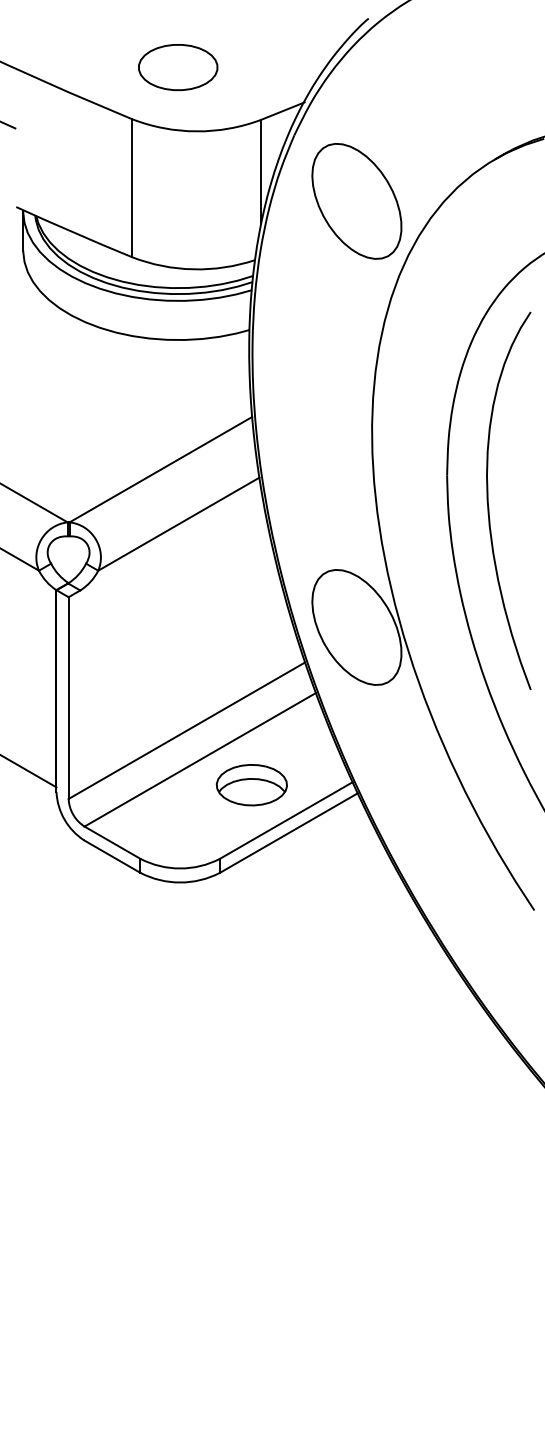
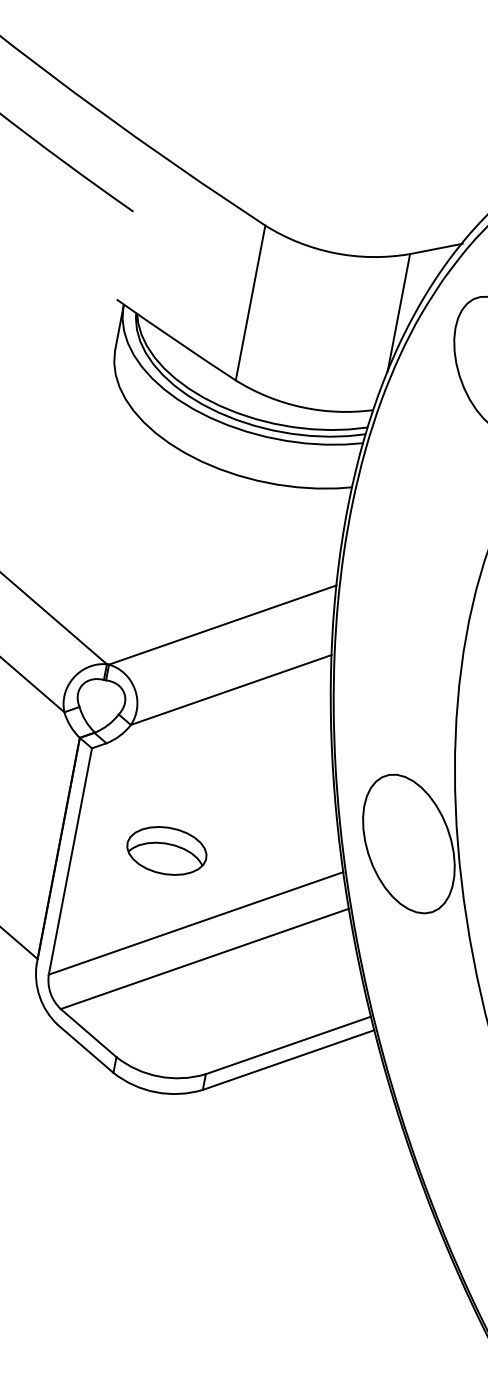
part: (178, 67) -> (328, 177), removed
part: (251, 785) -> (166, 851), moved

